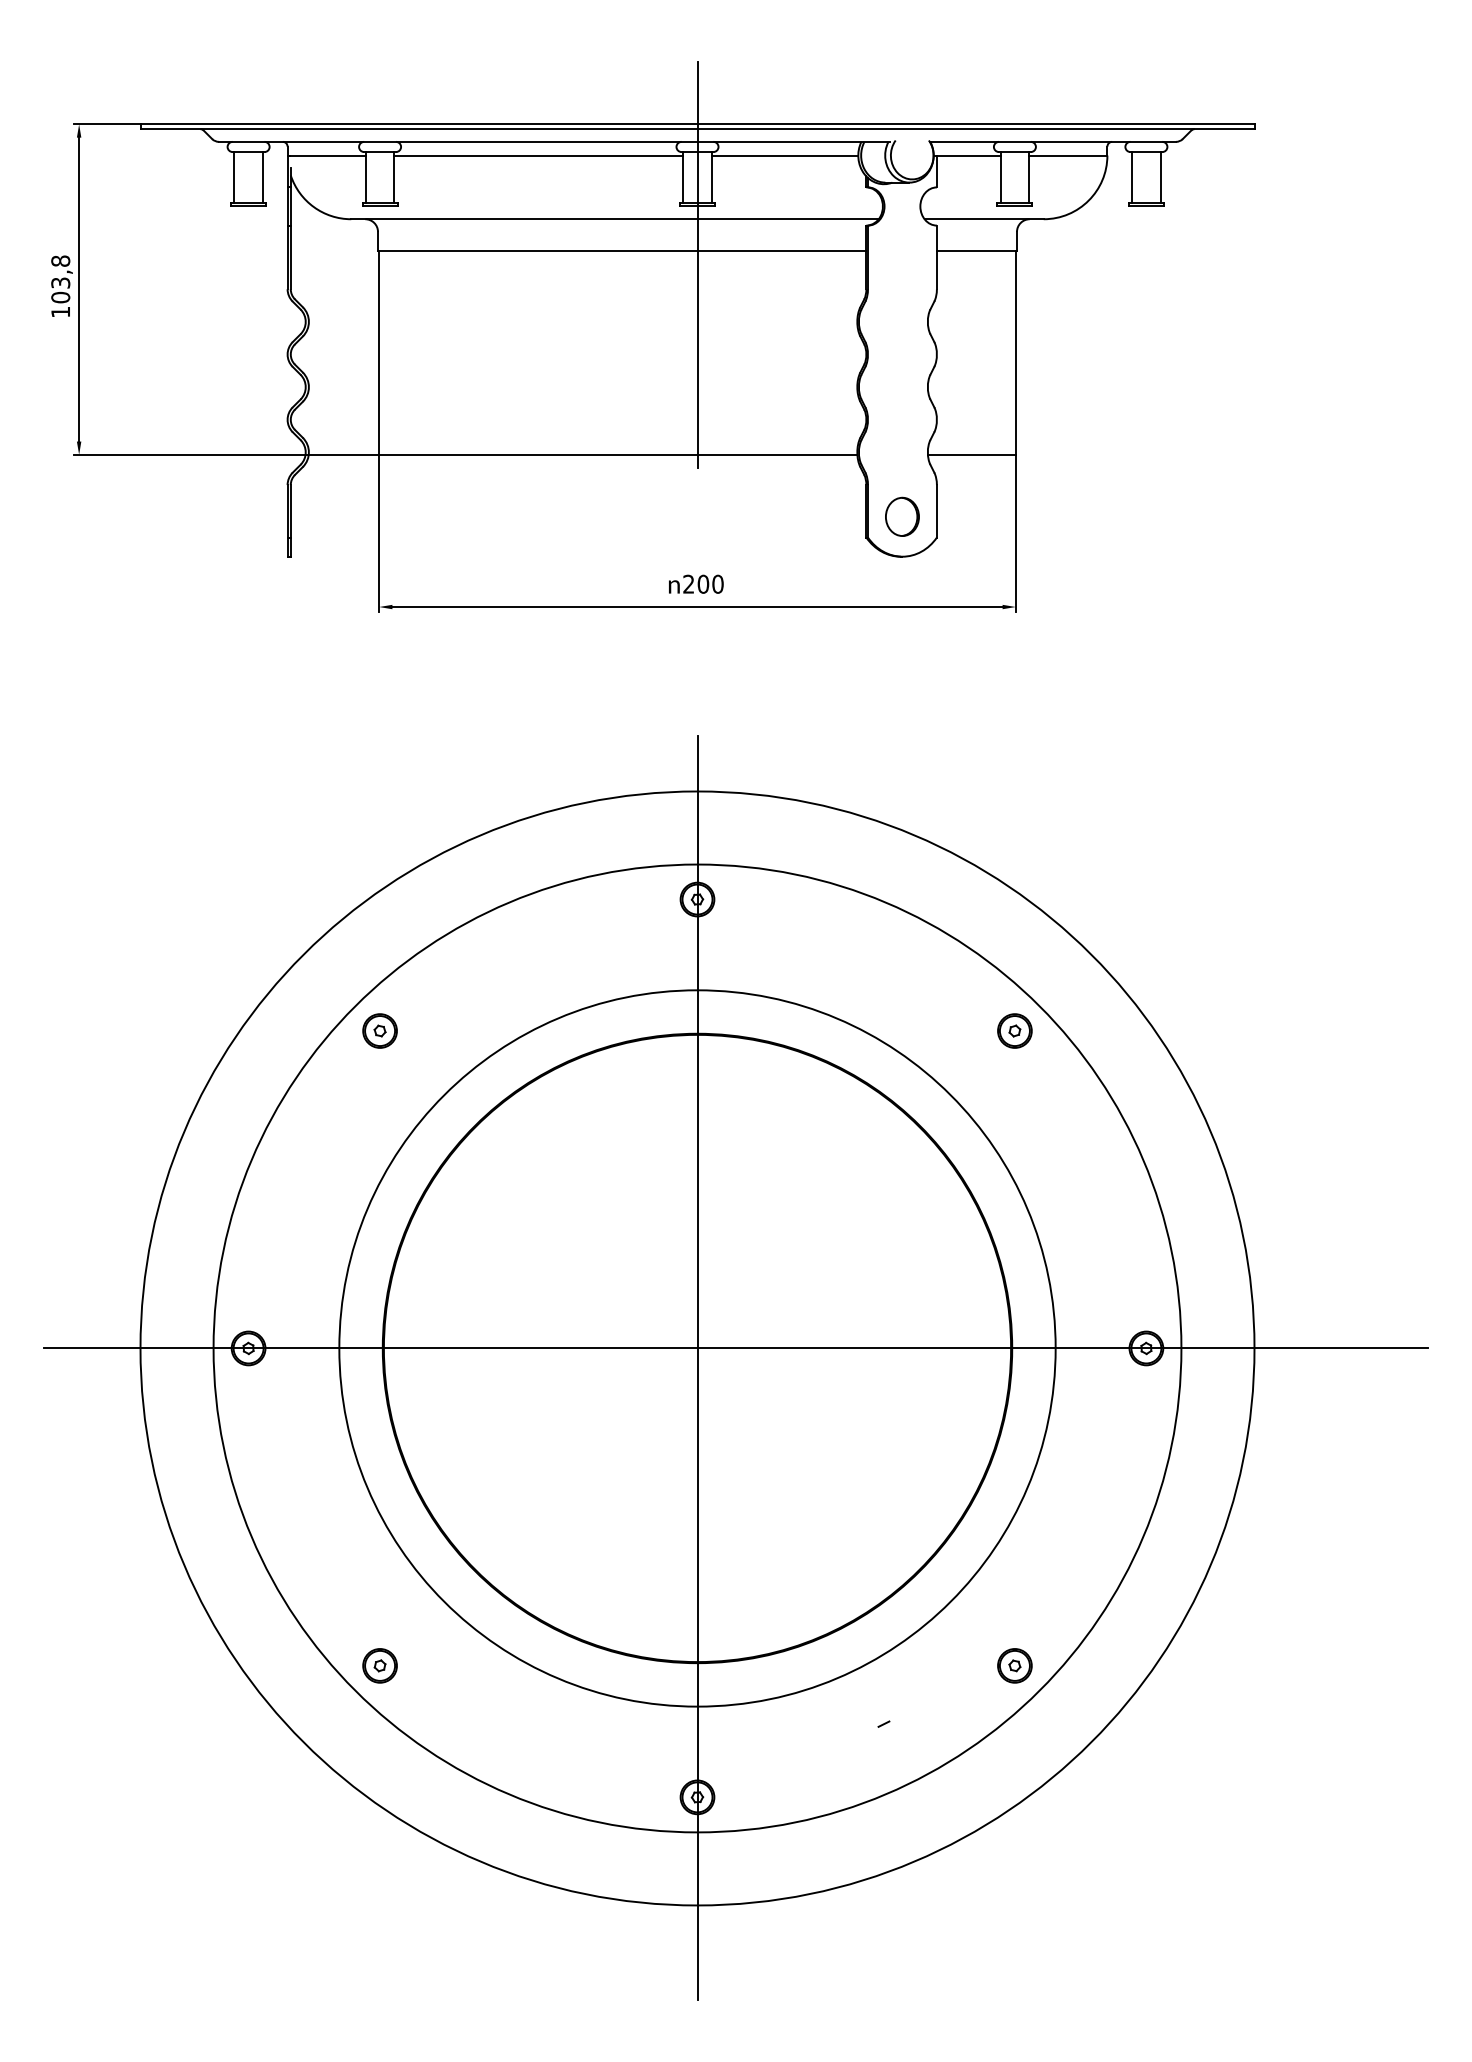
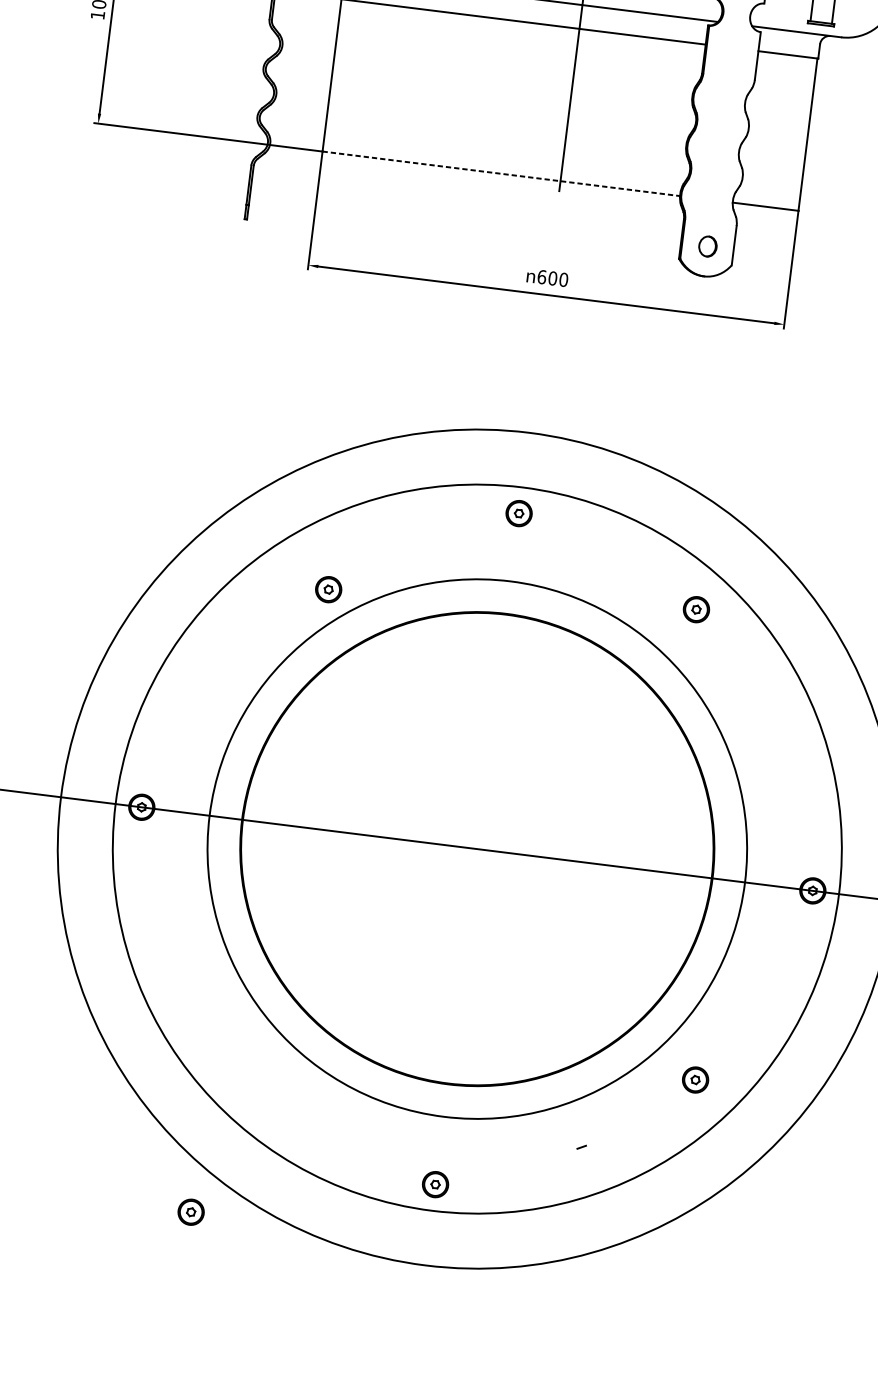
line: (618, 454) -> (501, 173), solid -> dashed
part: (902, 516) -> (708, 246), size x0.7
text: (688, 583) -> (541, 276), 200 -> 600
part: (379, 1030) -> (328, 589), moved
part: (1014, 1030) -> (696, 609), moved
line: (697, 1367) -> (475, 863), removed
part: (379, 1665) -> (190, 1211), moved
part: (1014, 1665) -> (695, 1079), moved

